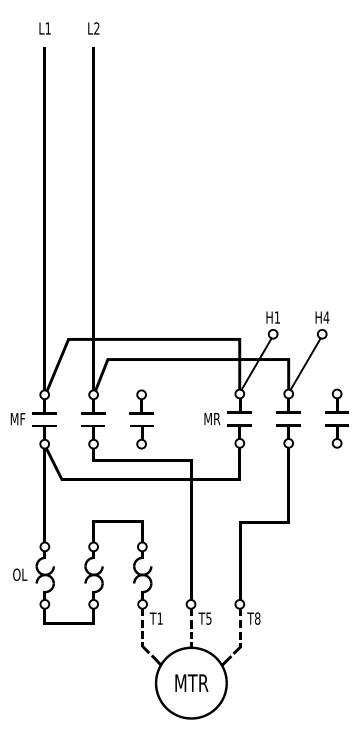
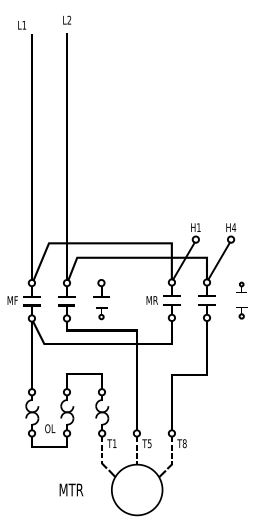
text: (44, 28) -> (21, 25), moved
part: (336, 400) -> (241, 287), size x0.6
part: (336, 436) -> (241, 313), size x0.7
part: (141, 437) -> (101, 313), size x0.7
text: (20, 574) -> (50, 428), moved
text: (191, 682) -> (71, 489), moved

